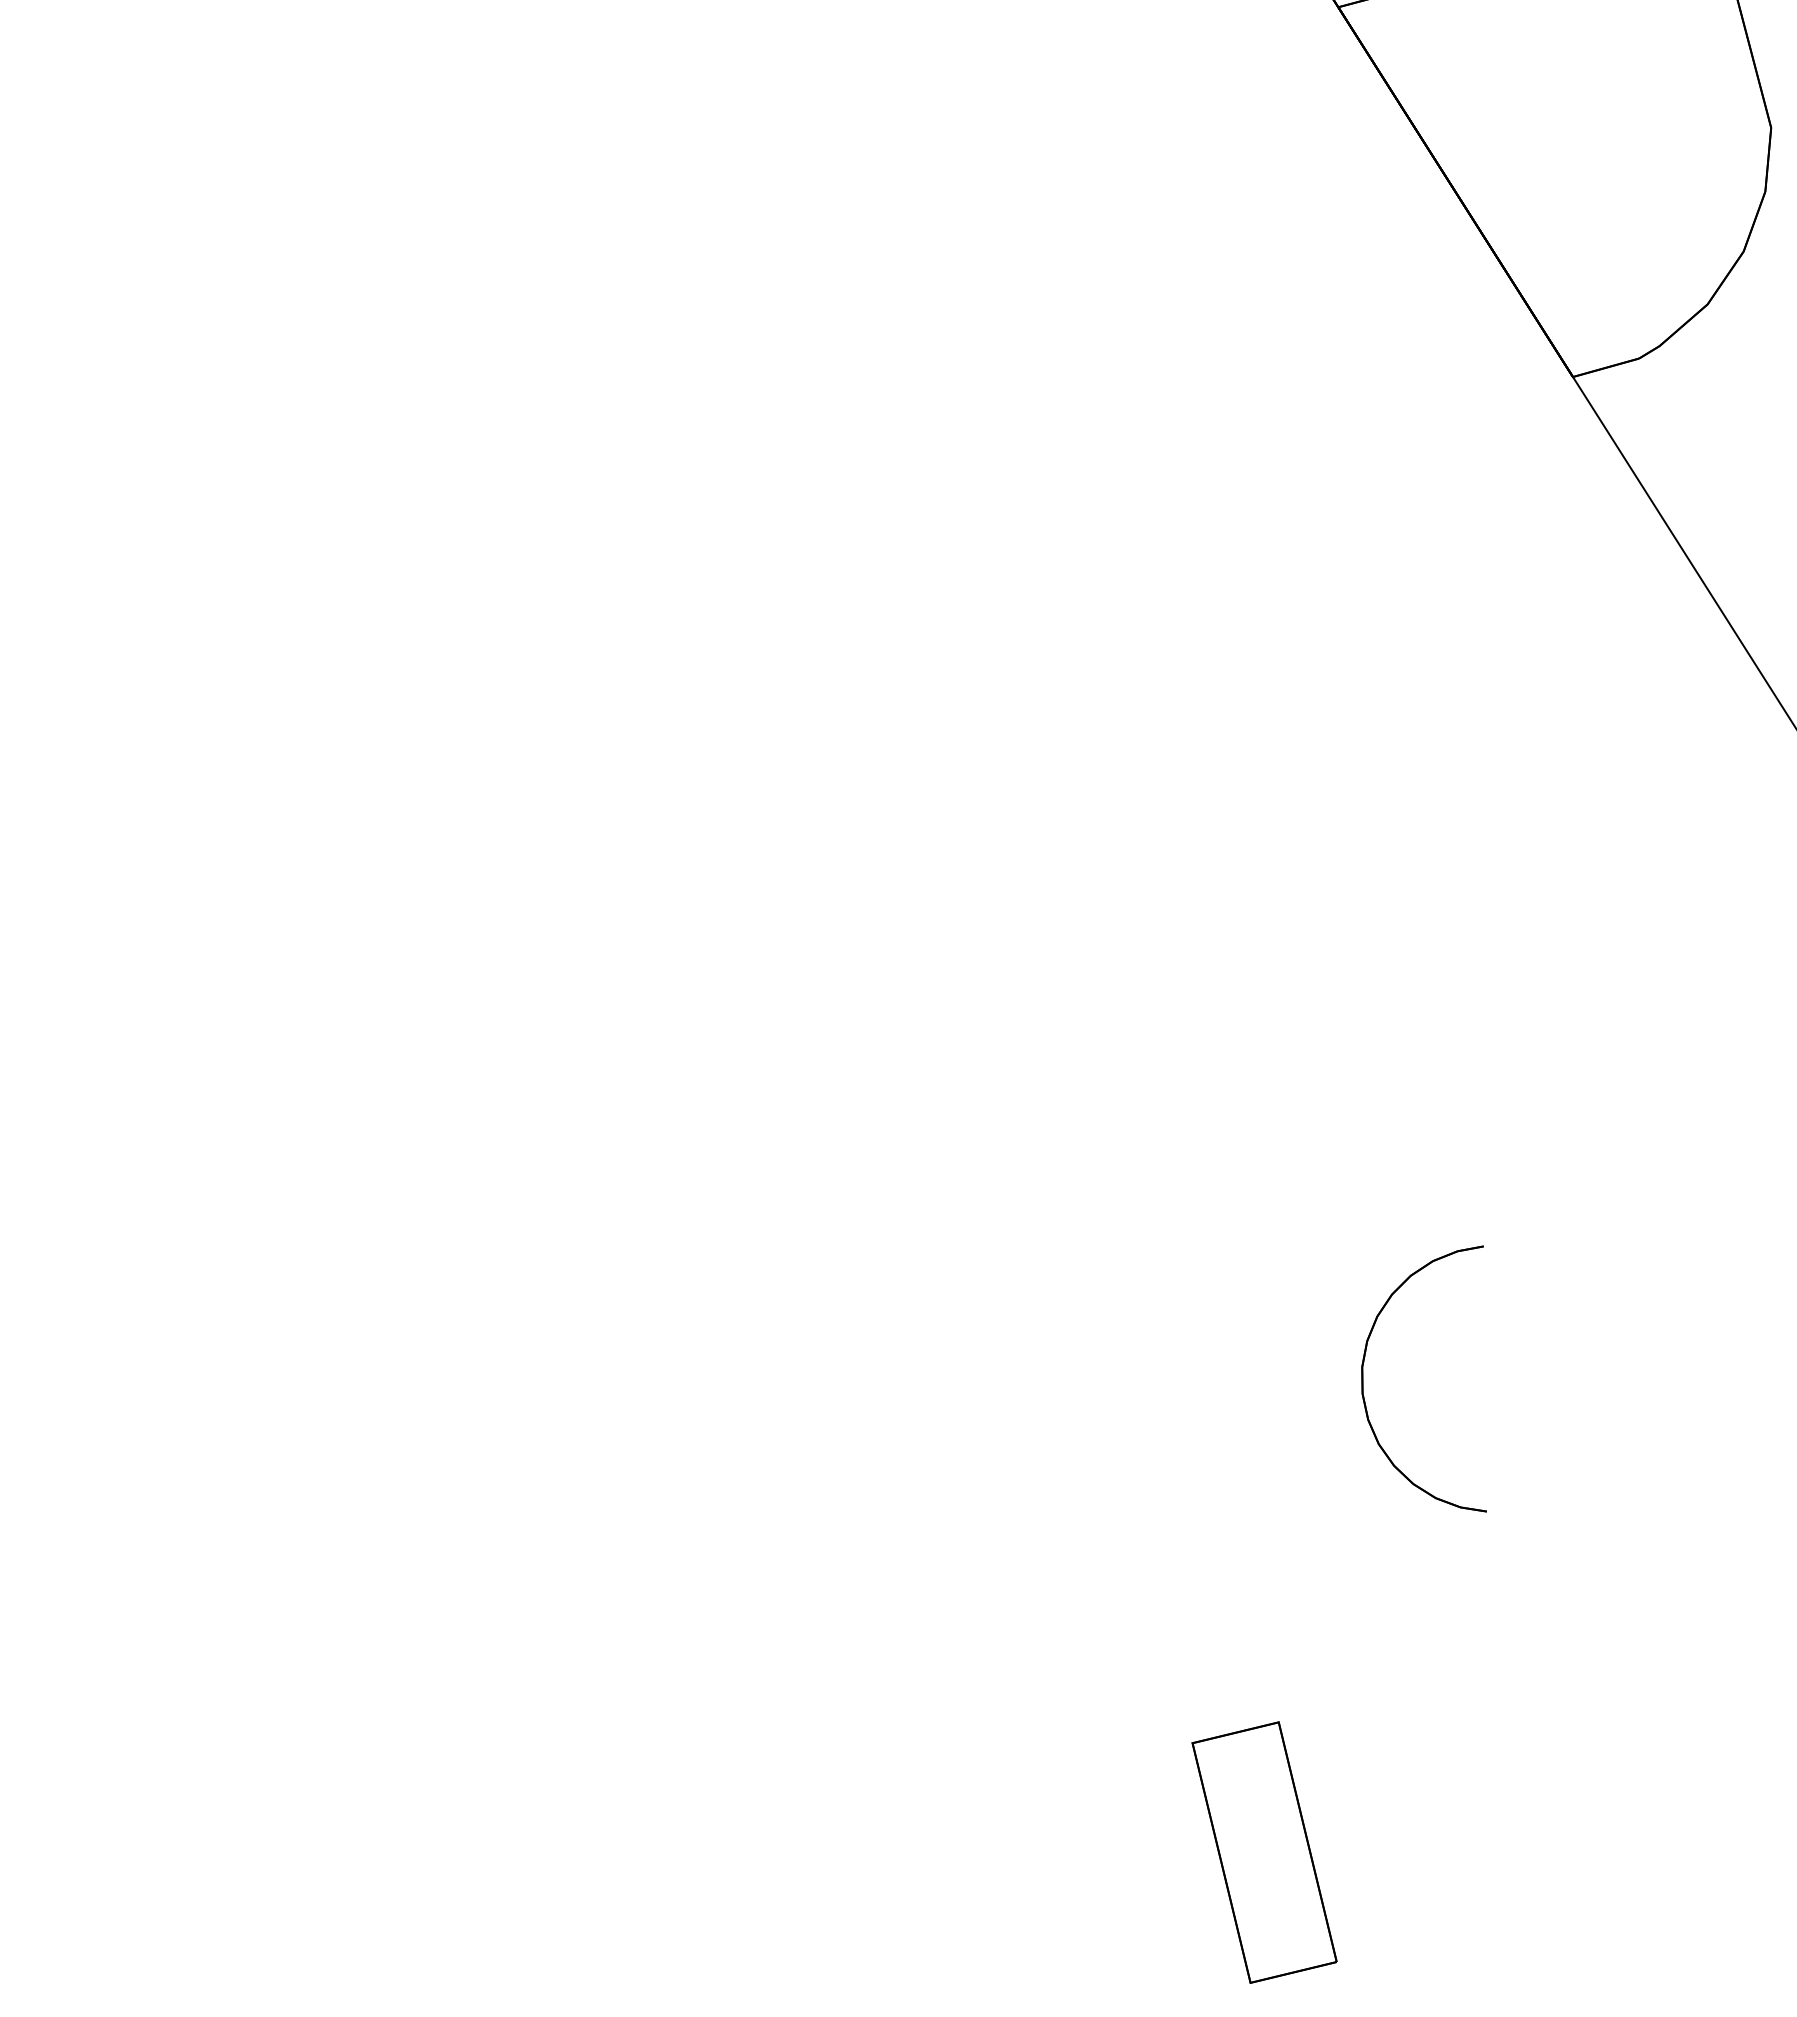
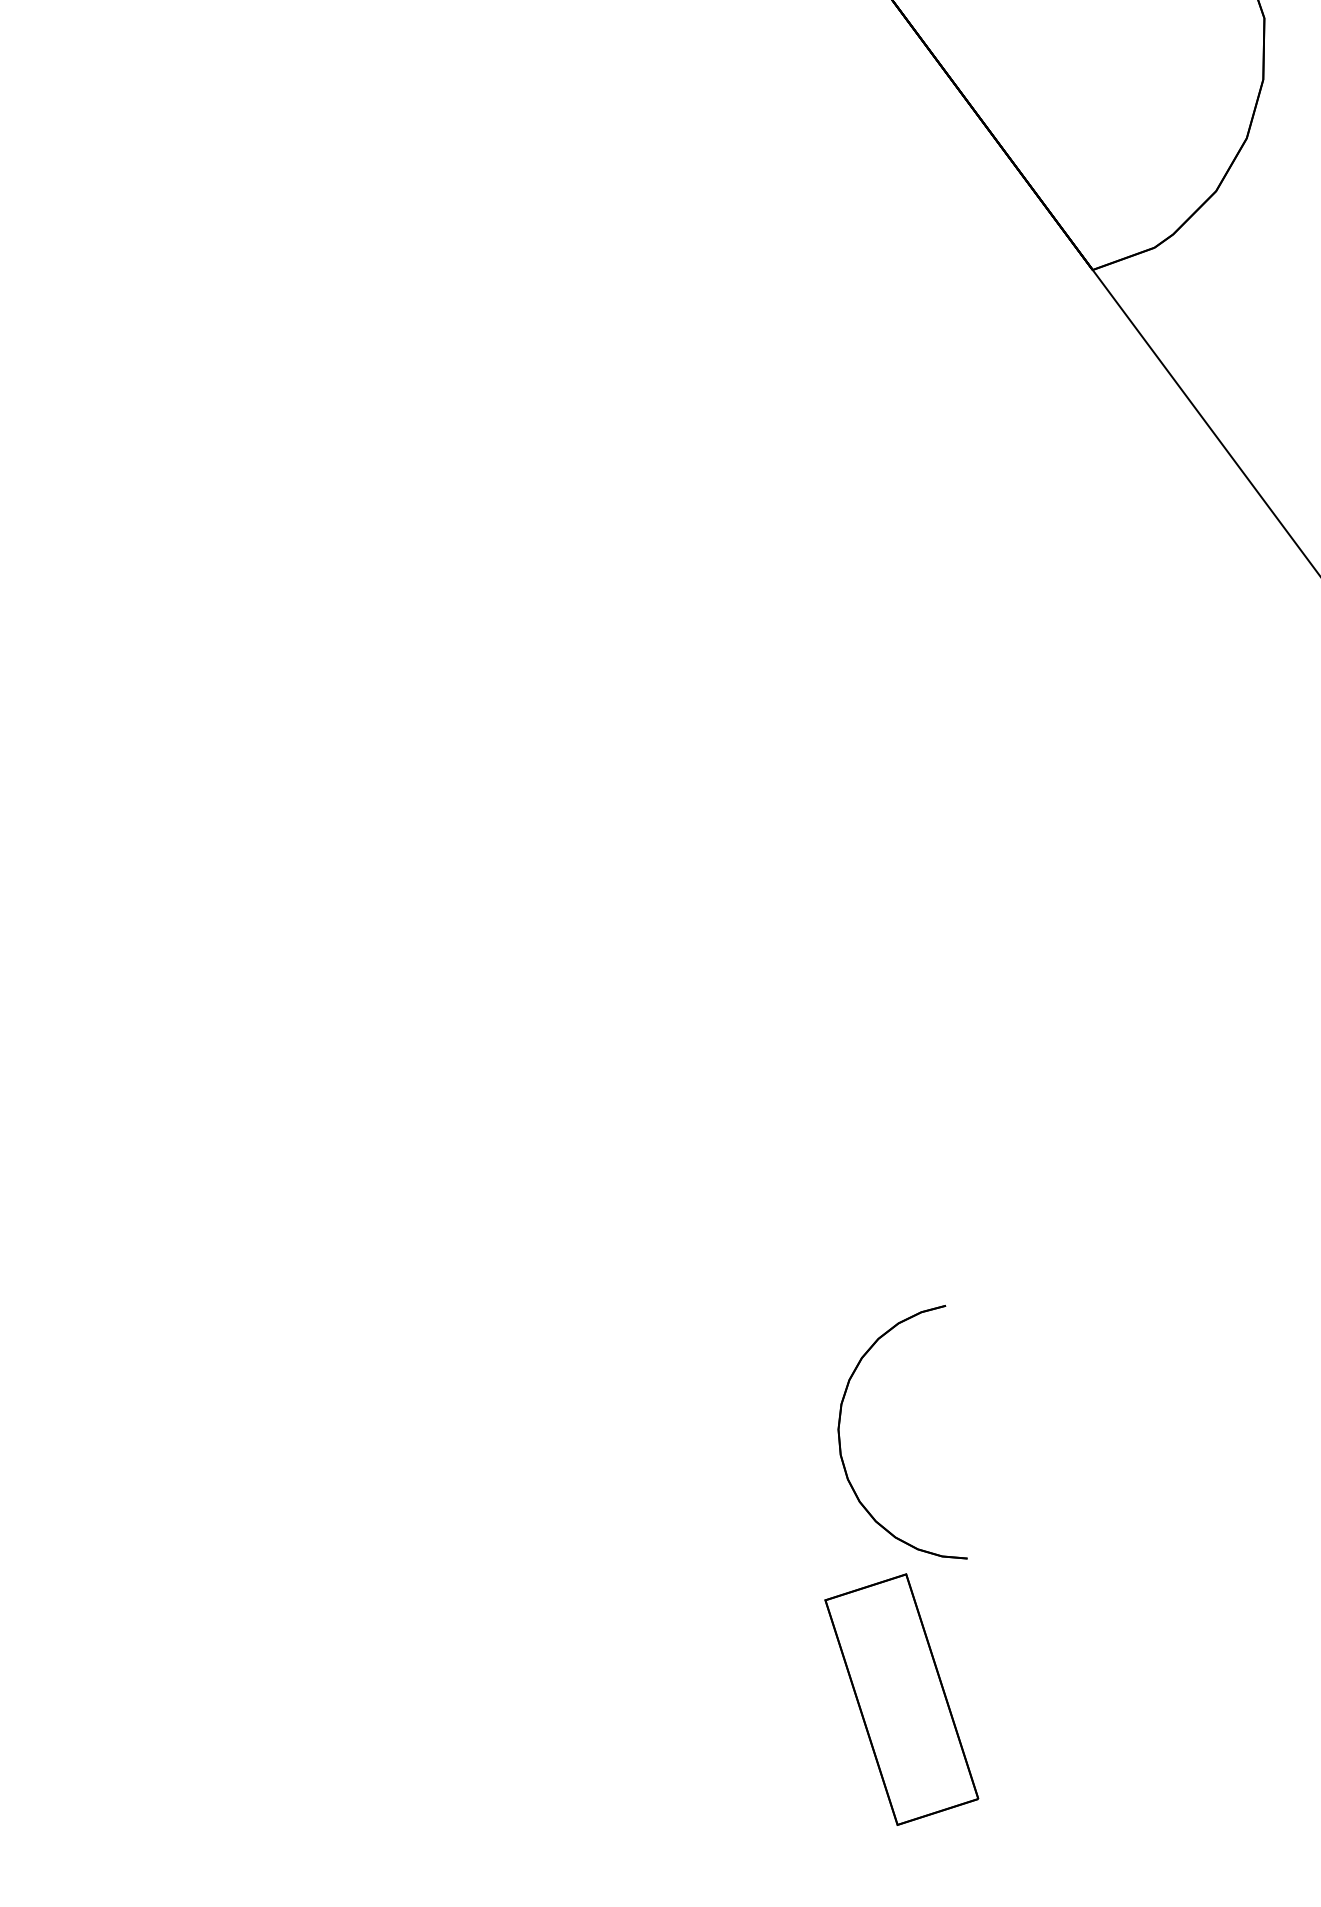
part: (1363, 1378) -> (840, 1440), moved

